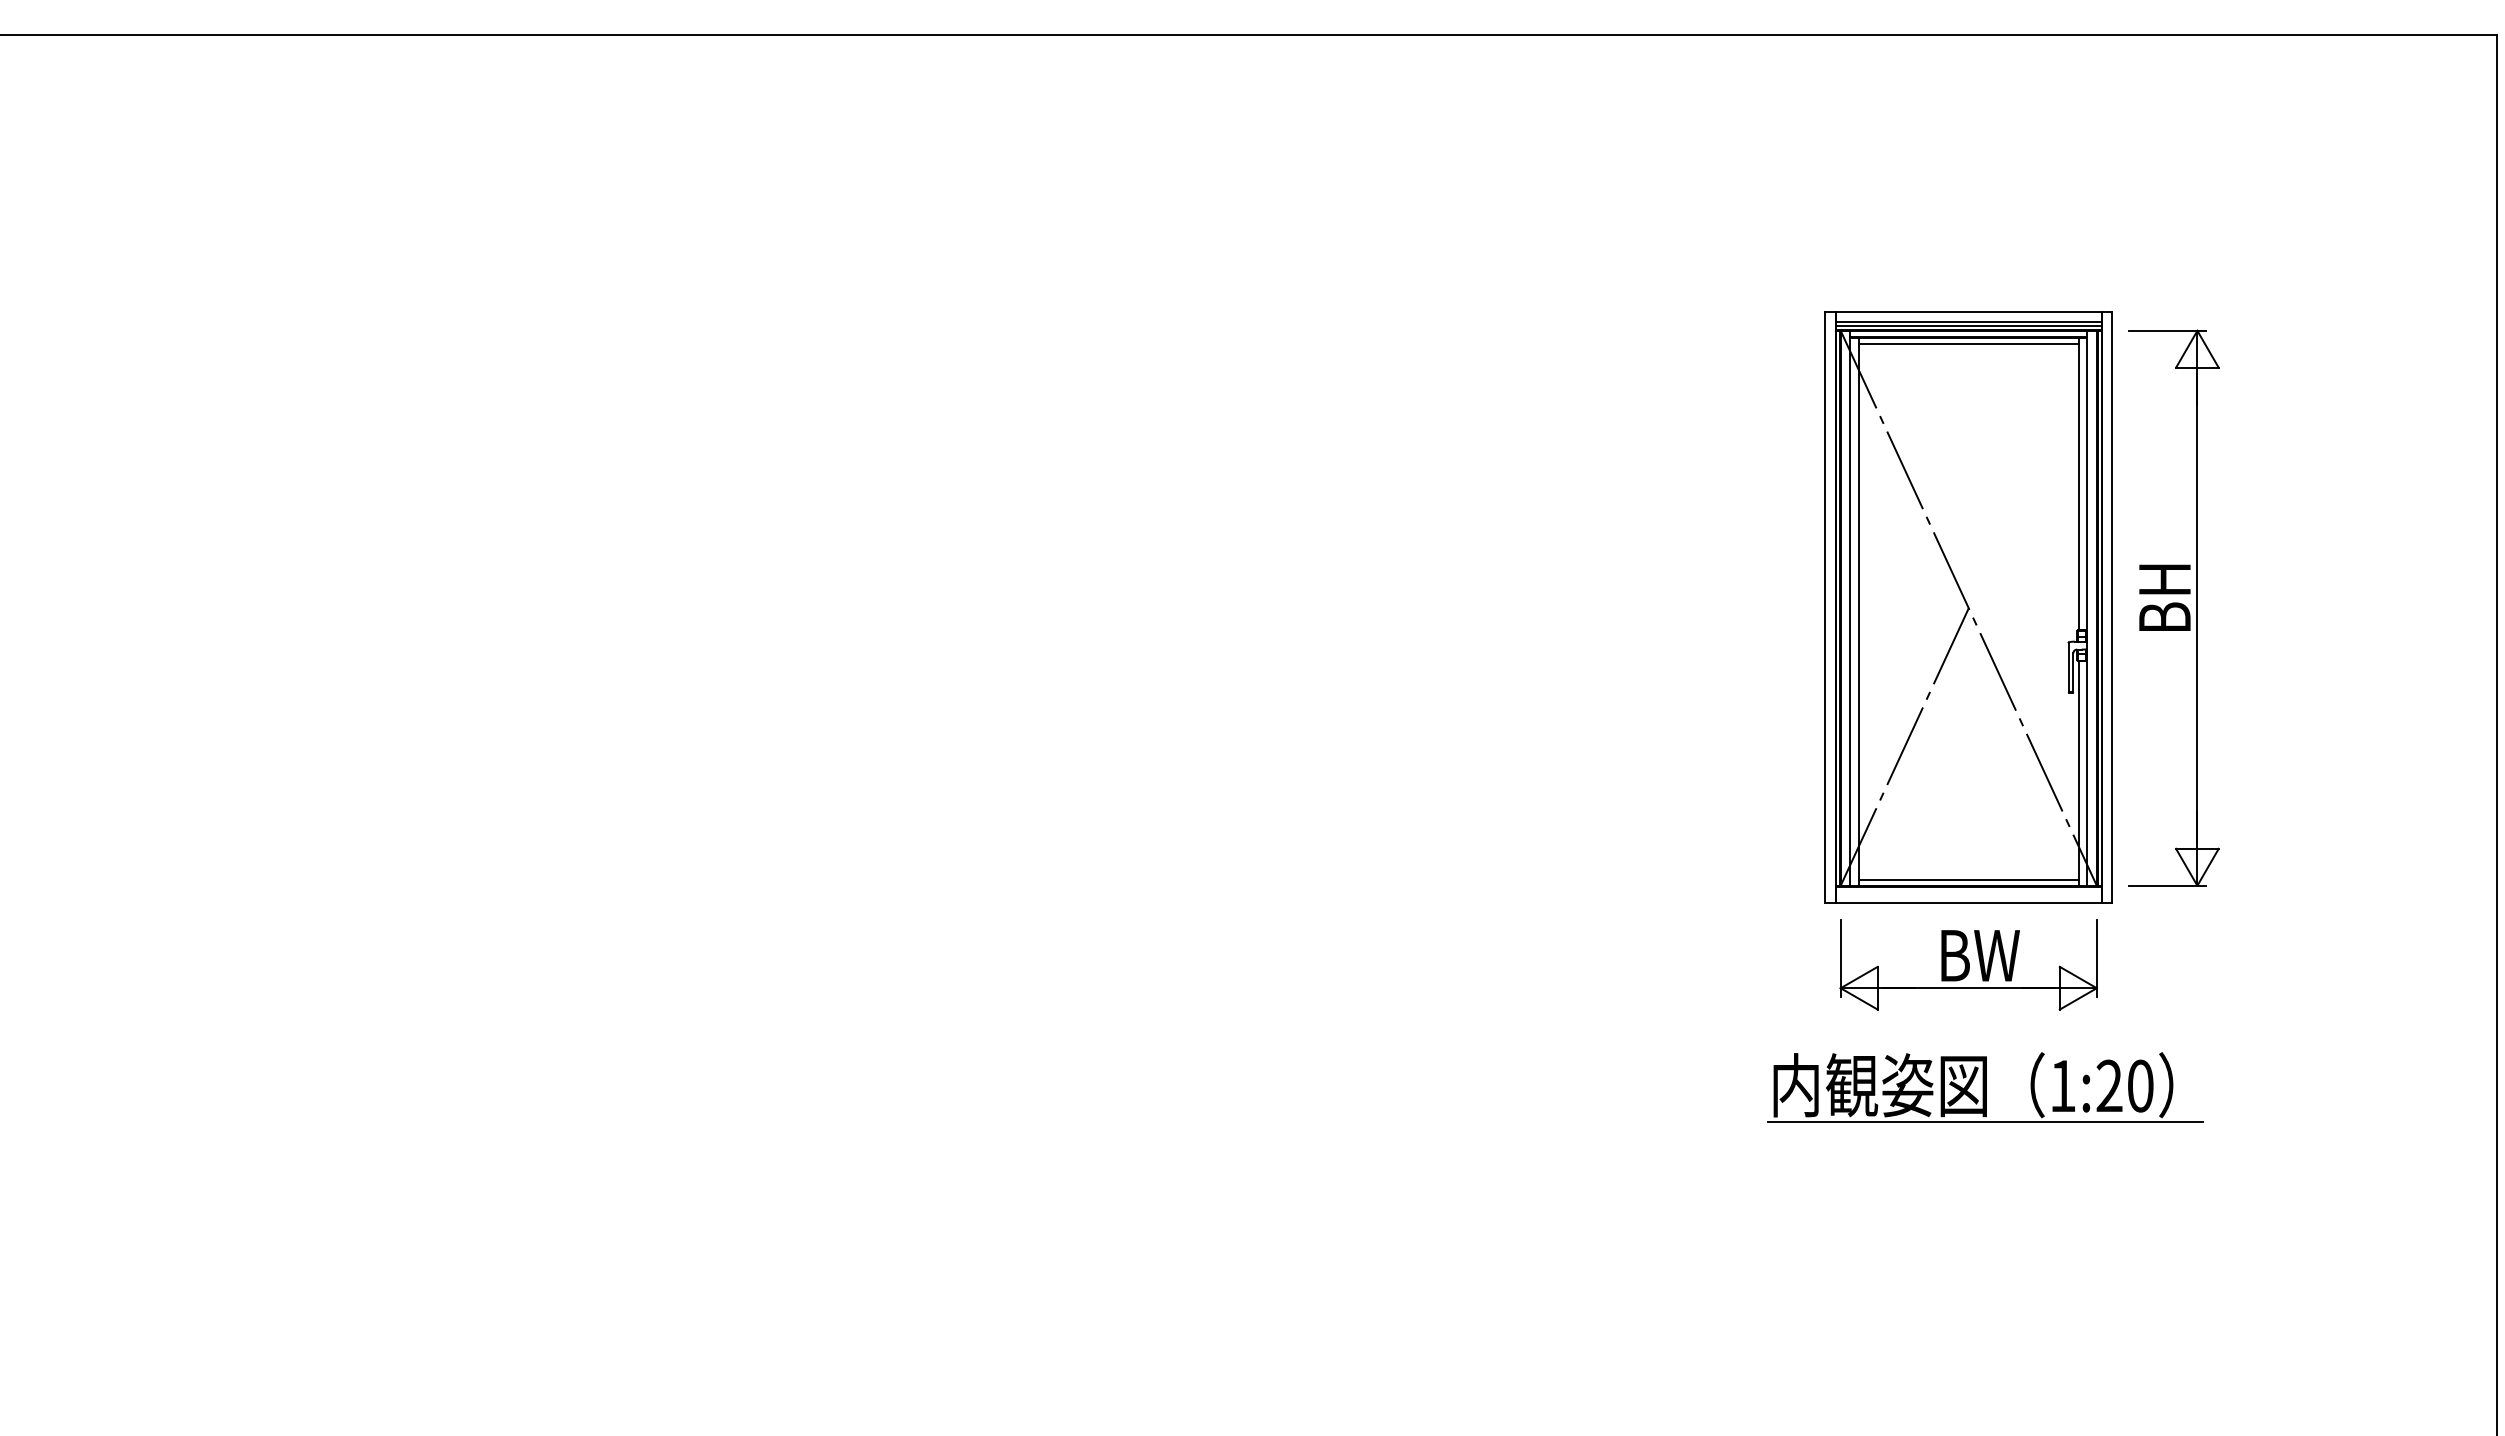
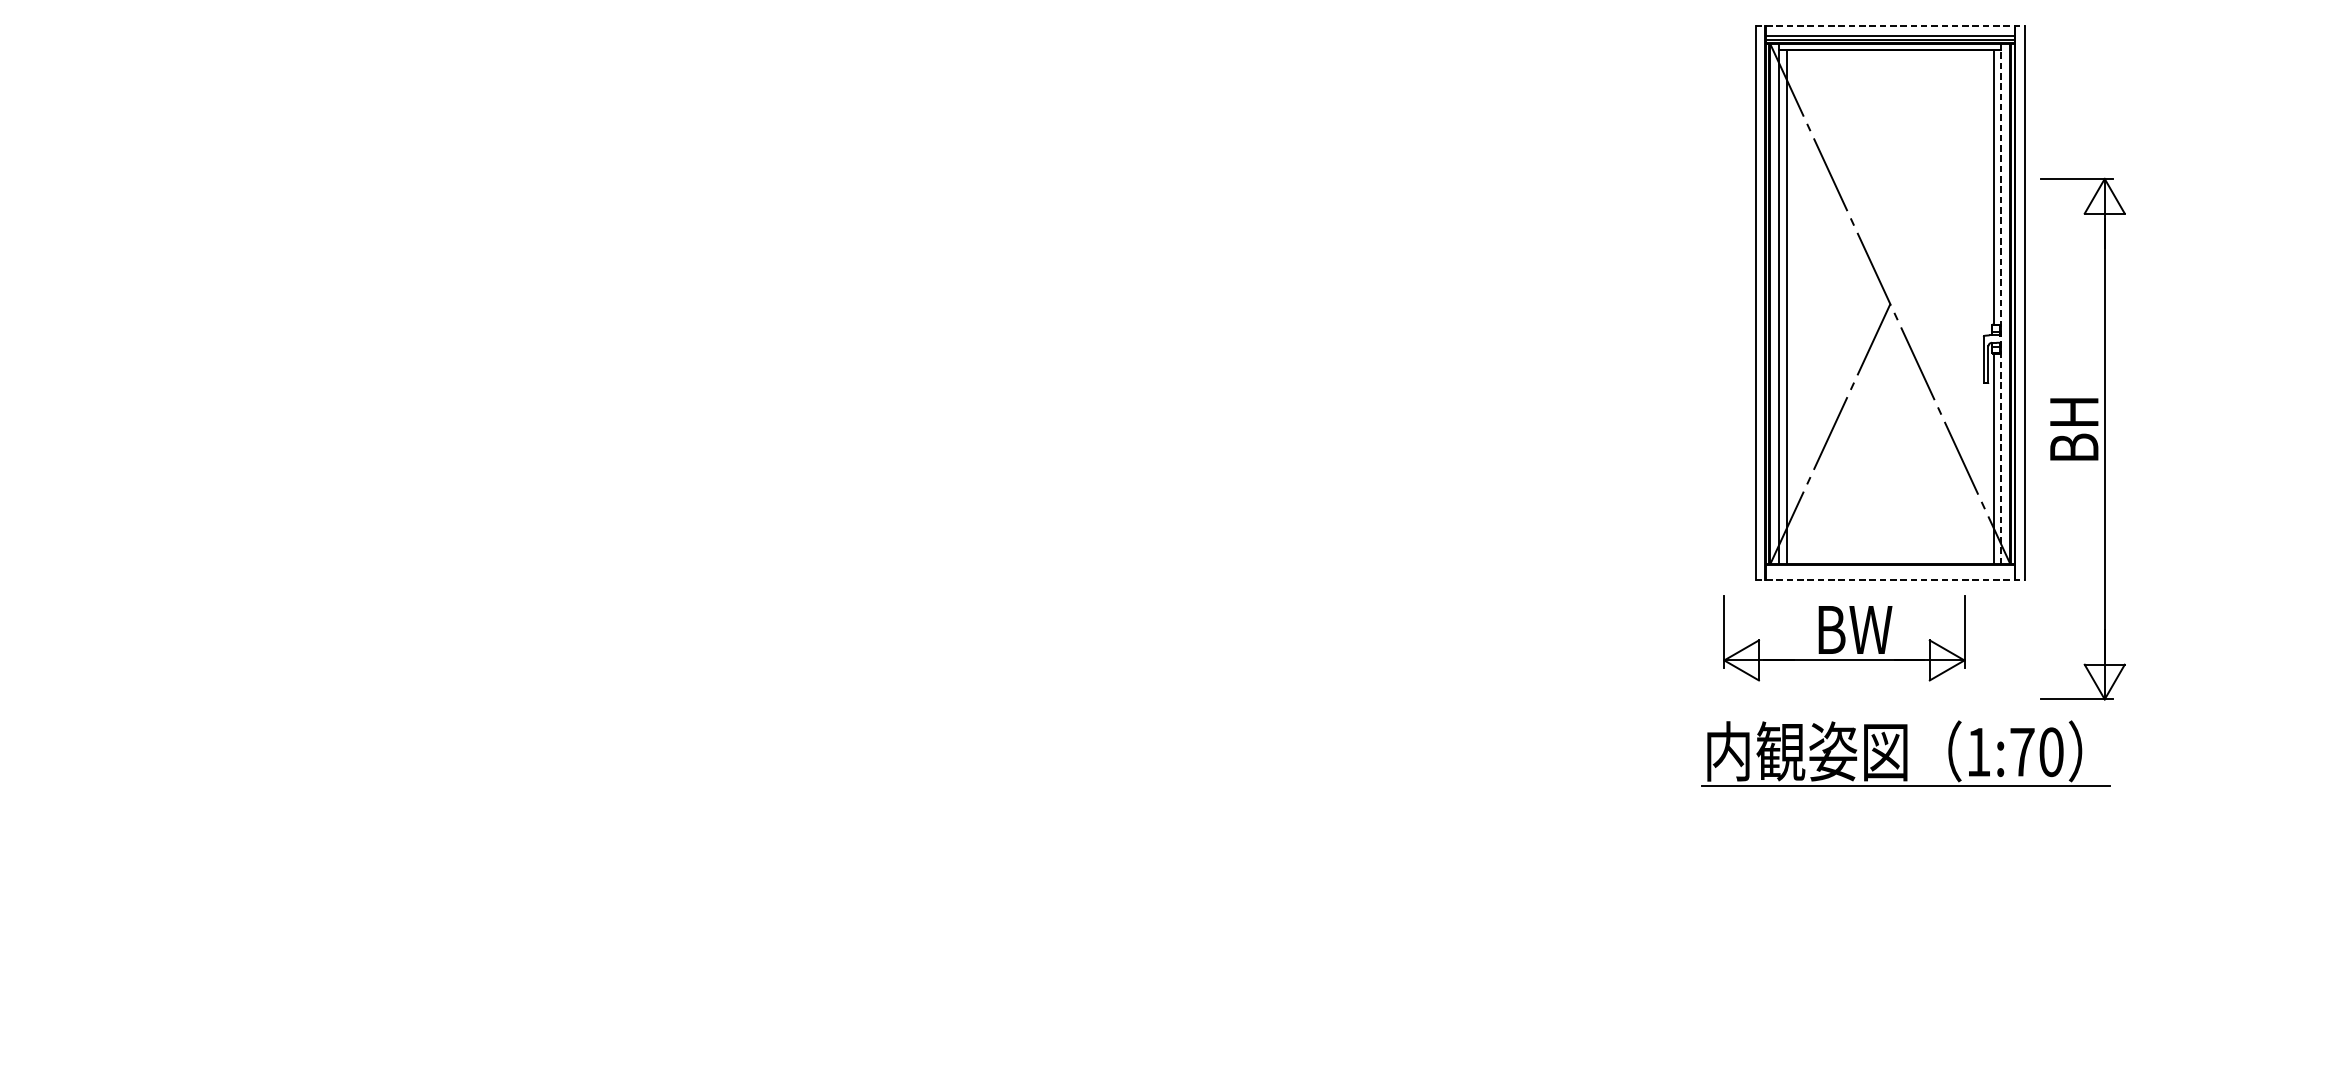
line: (1969, 311) -> (1891, 25), solid -> dashed
line: (1968, 343) -> (1890, 55), removed
line: (2087, 607) -> (2001, 303), solid -> dashed
part: (2173, 607) -> (2082, 438), moved
line: (1968, 879) -> (1890, 558), removed
line: (1969, 902) -> (1891, 580), solid -> dashed
part: (1968, 964) -> (1844, 638), moved
text: (2109, 1085) -> (2022, 751), 1:20 -> 1:70

